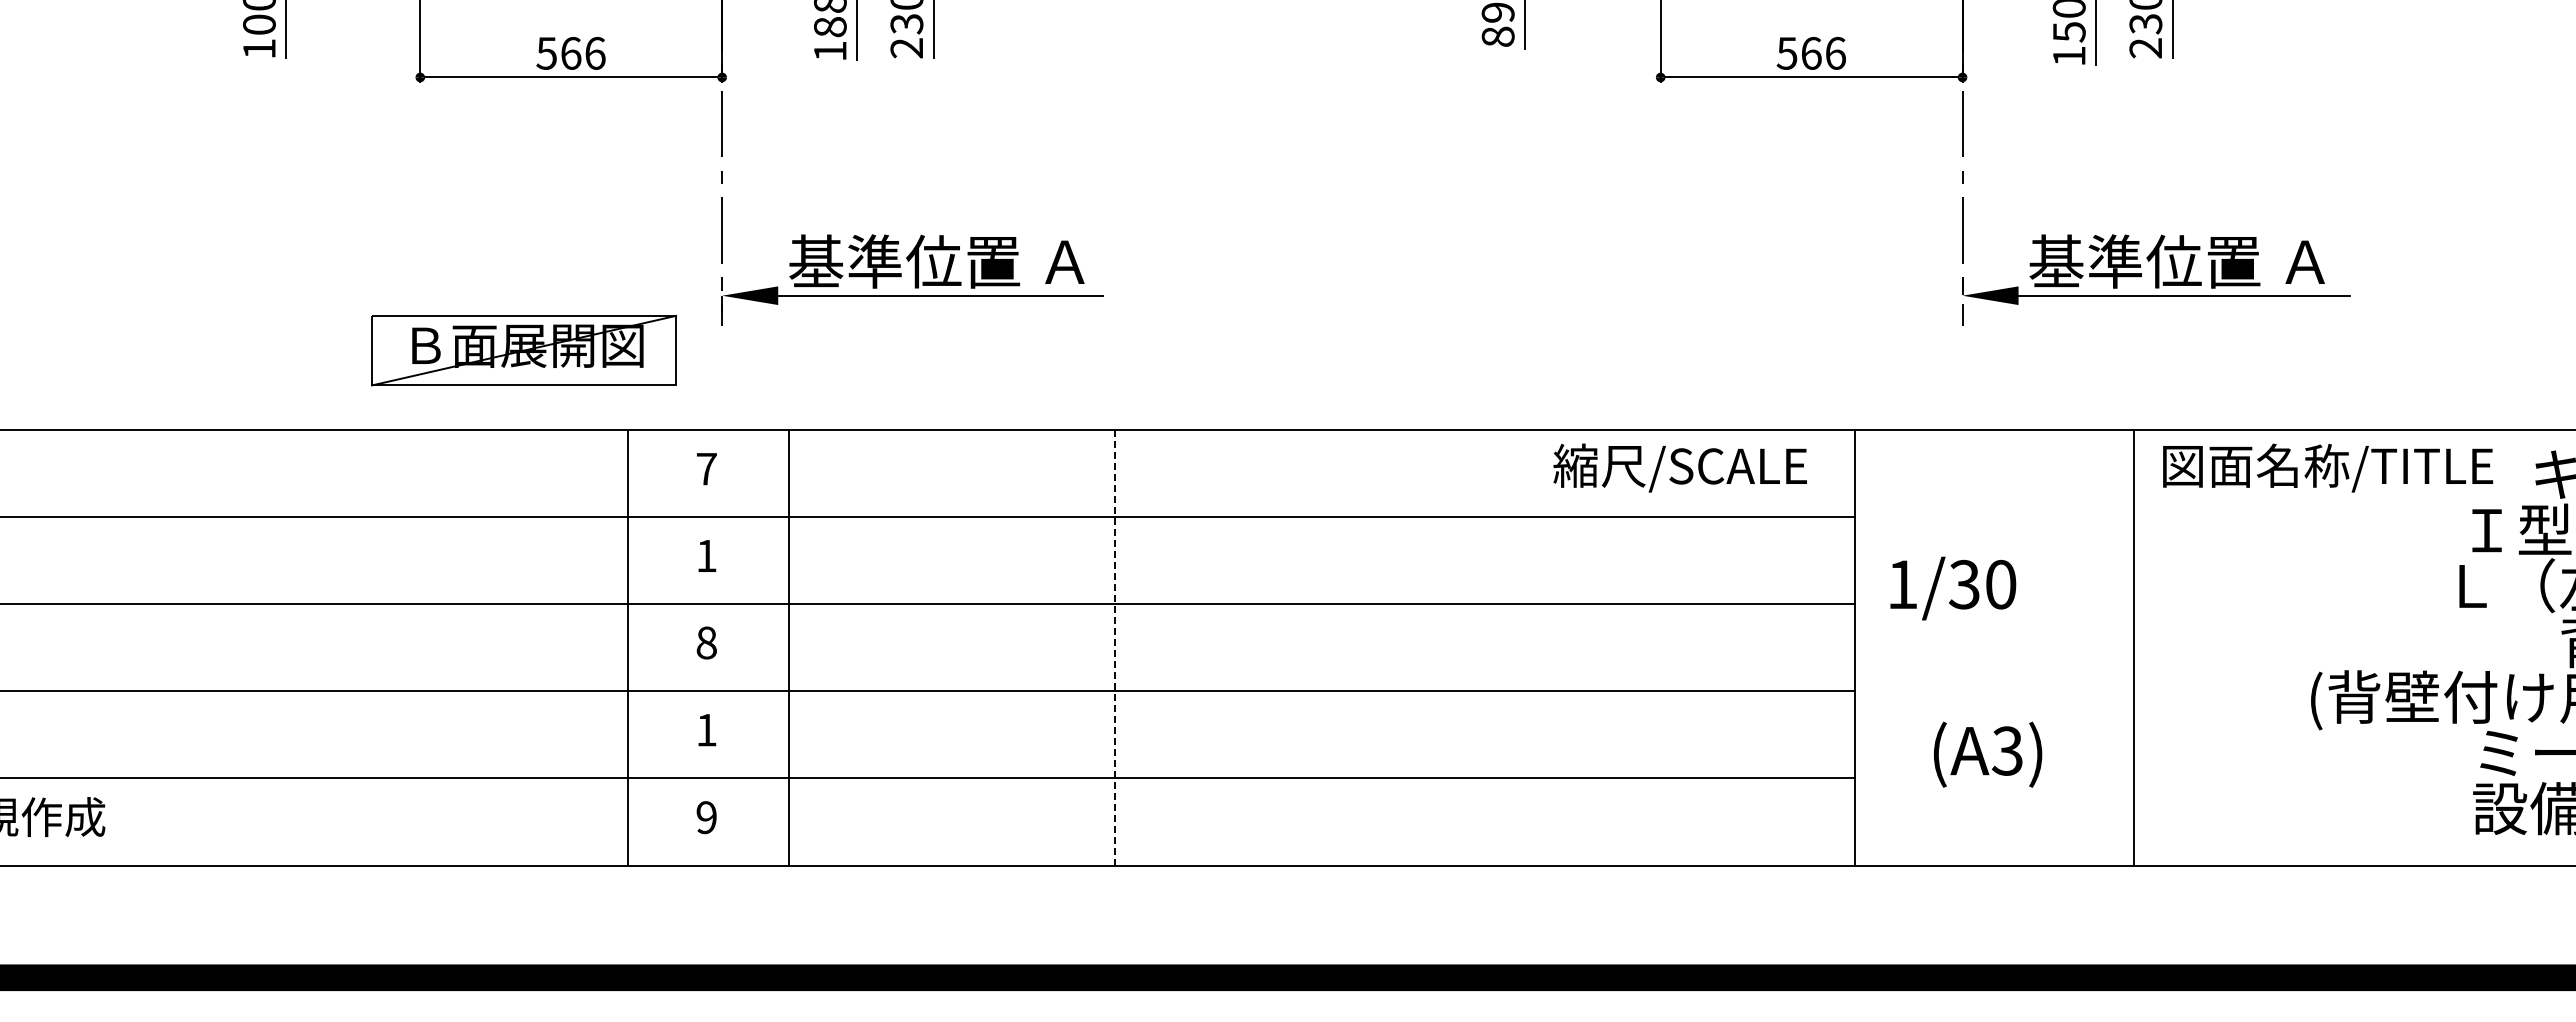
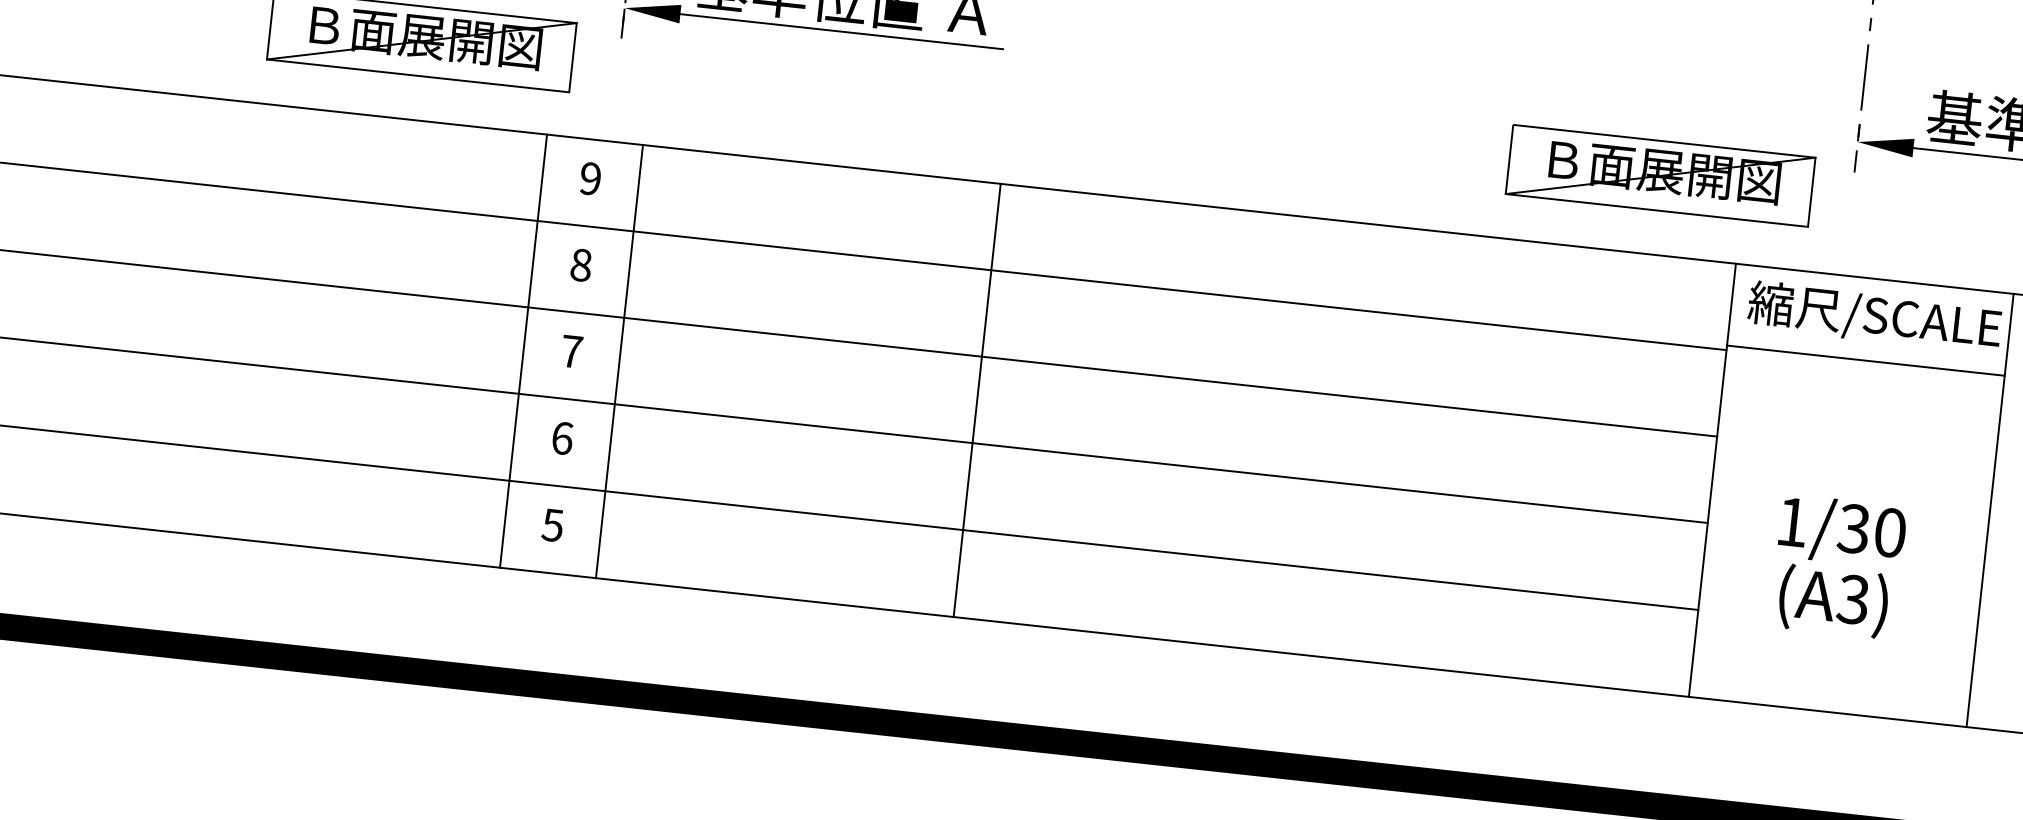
part: (1770, 350) -> (1660, 175), added
text: (1679, 467) -> (1874, 316), moved
text: (706, 468) -> (590, 178), 7 -> 9
line: (1993, 512) -> (1865, 360), added
text: (706, 555) -> (581, 264), 1 -> 8
text: (1953, 588) -> (1842, 531), moved
text: (706, 642) -> (571, 351), 8 -> 7
line: (627, 647) -> (523, 350), moved
line: (789, 647) -> (619, 361), moved
line: (1114, 647) -> (976, 400), dashed -> solid
text: (707, 729) -> (563, 437), 1 -> 6
text: (706, 817) -> (552, 525), 9 -> 5

